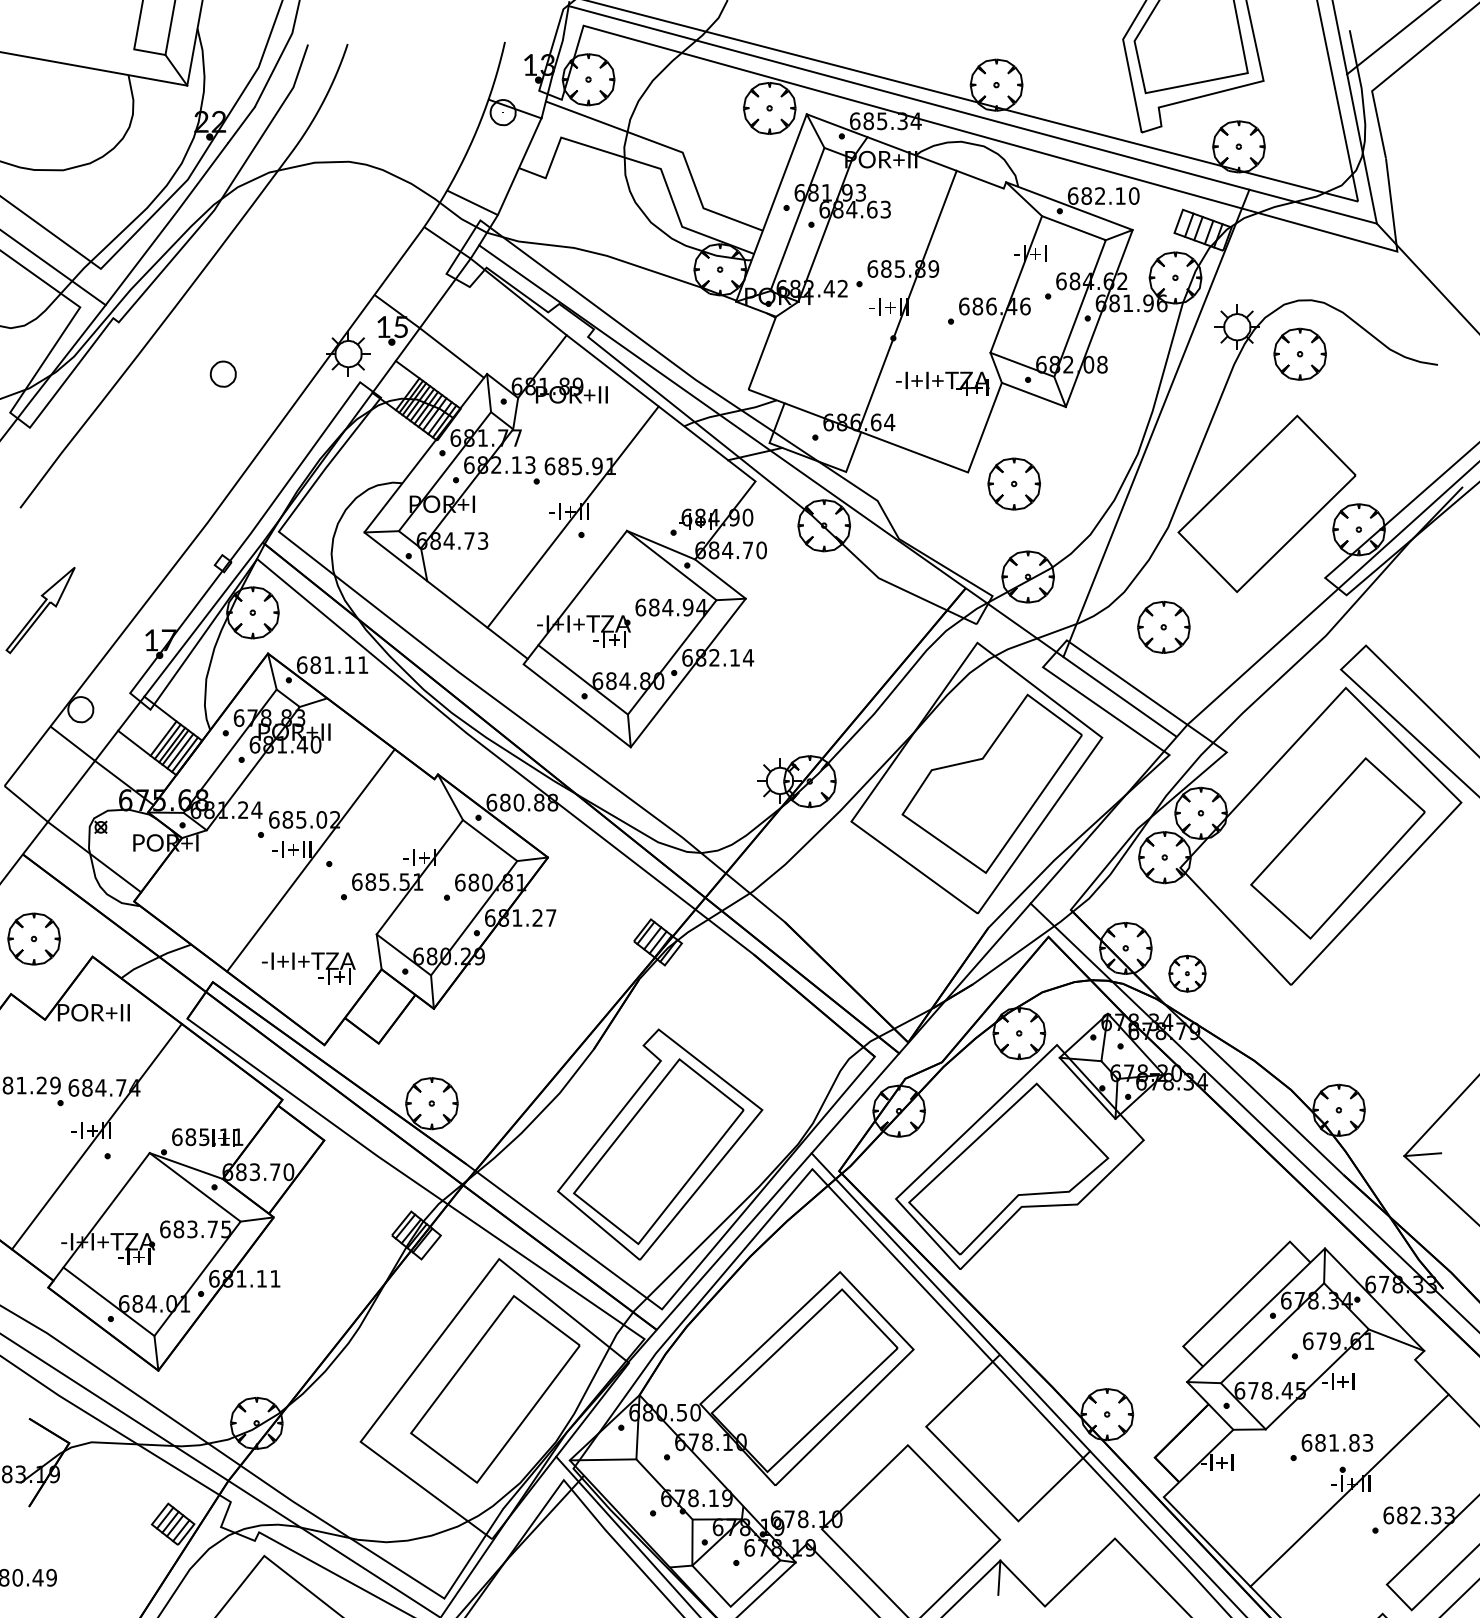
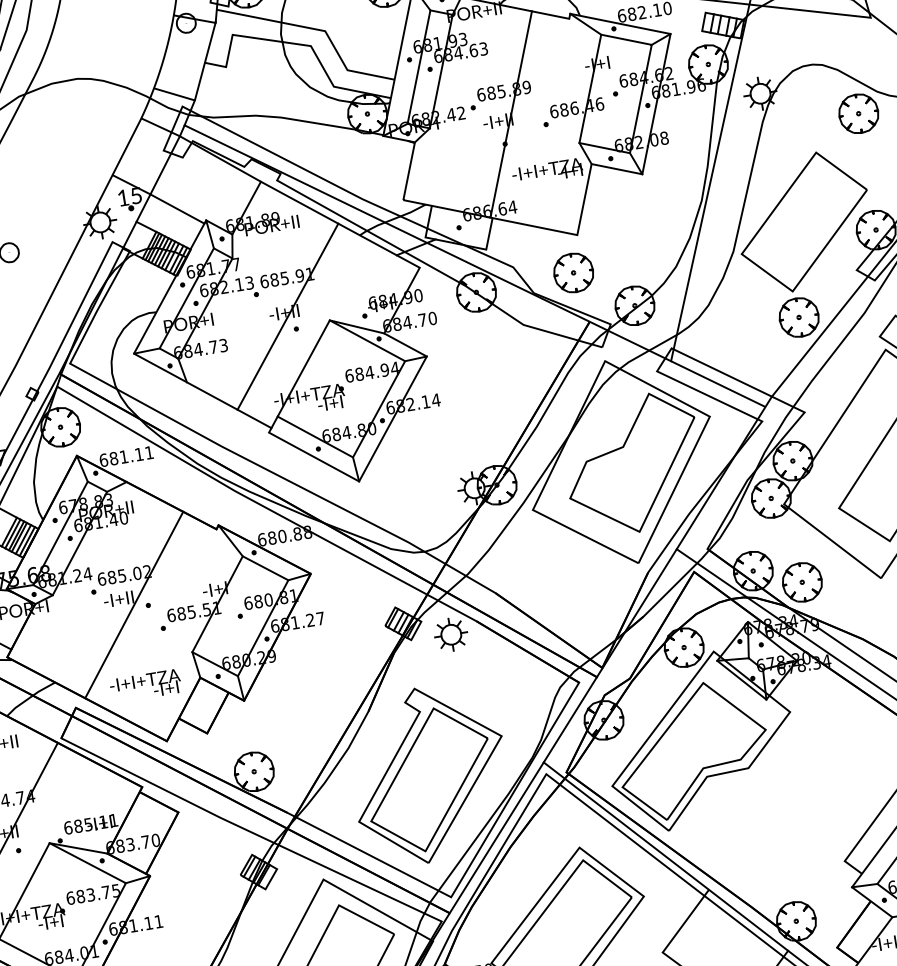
part: (1299, 353) -> (858, 113), moved
part: (1013, 483) -> (573, 272), moved
part: (1163, 626) -> (798, 316), moved
part: (717, 966) -> (450, 634), added
part: (1187, 973) -> (802, 582), size x1.43

